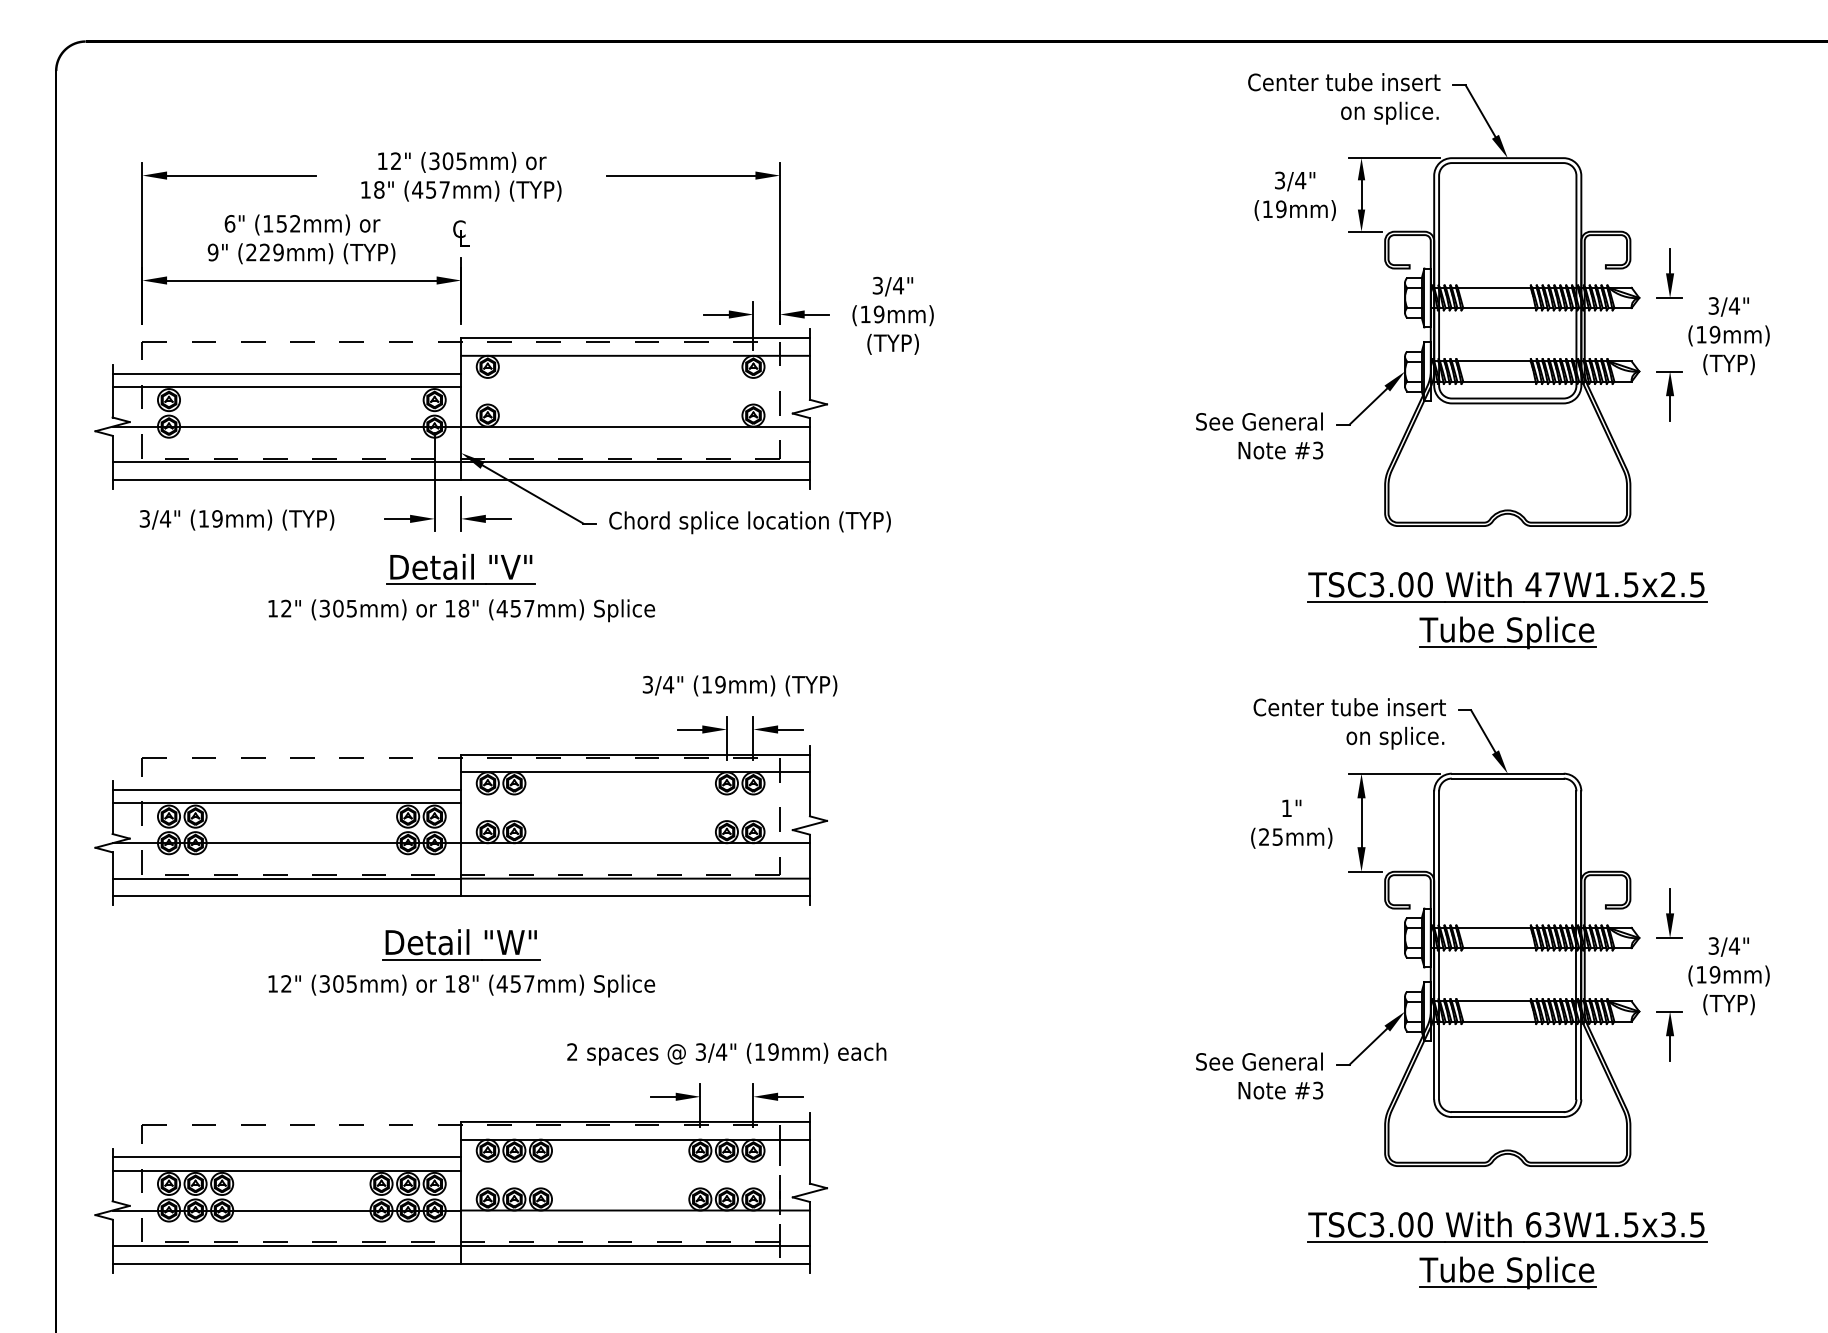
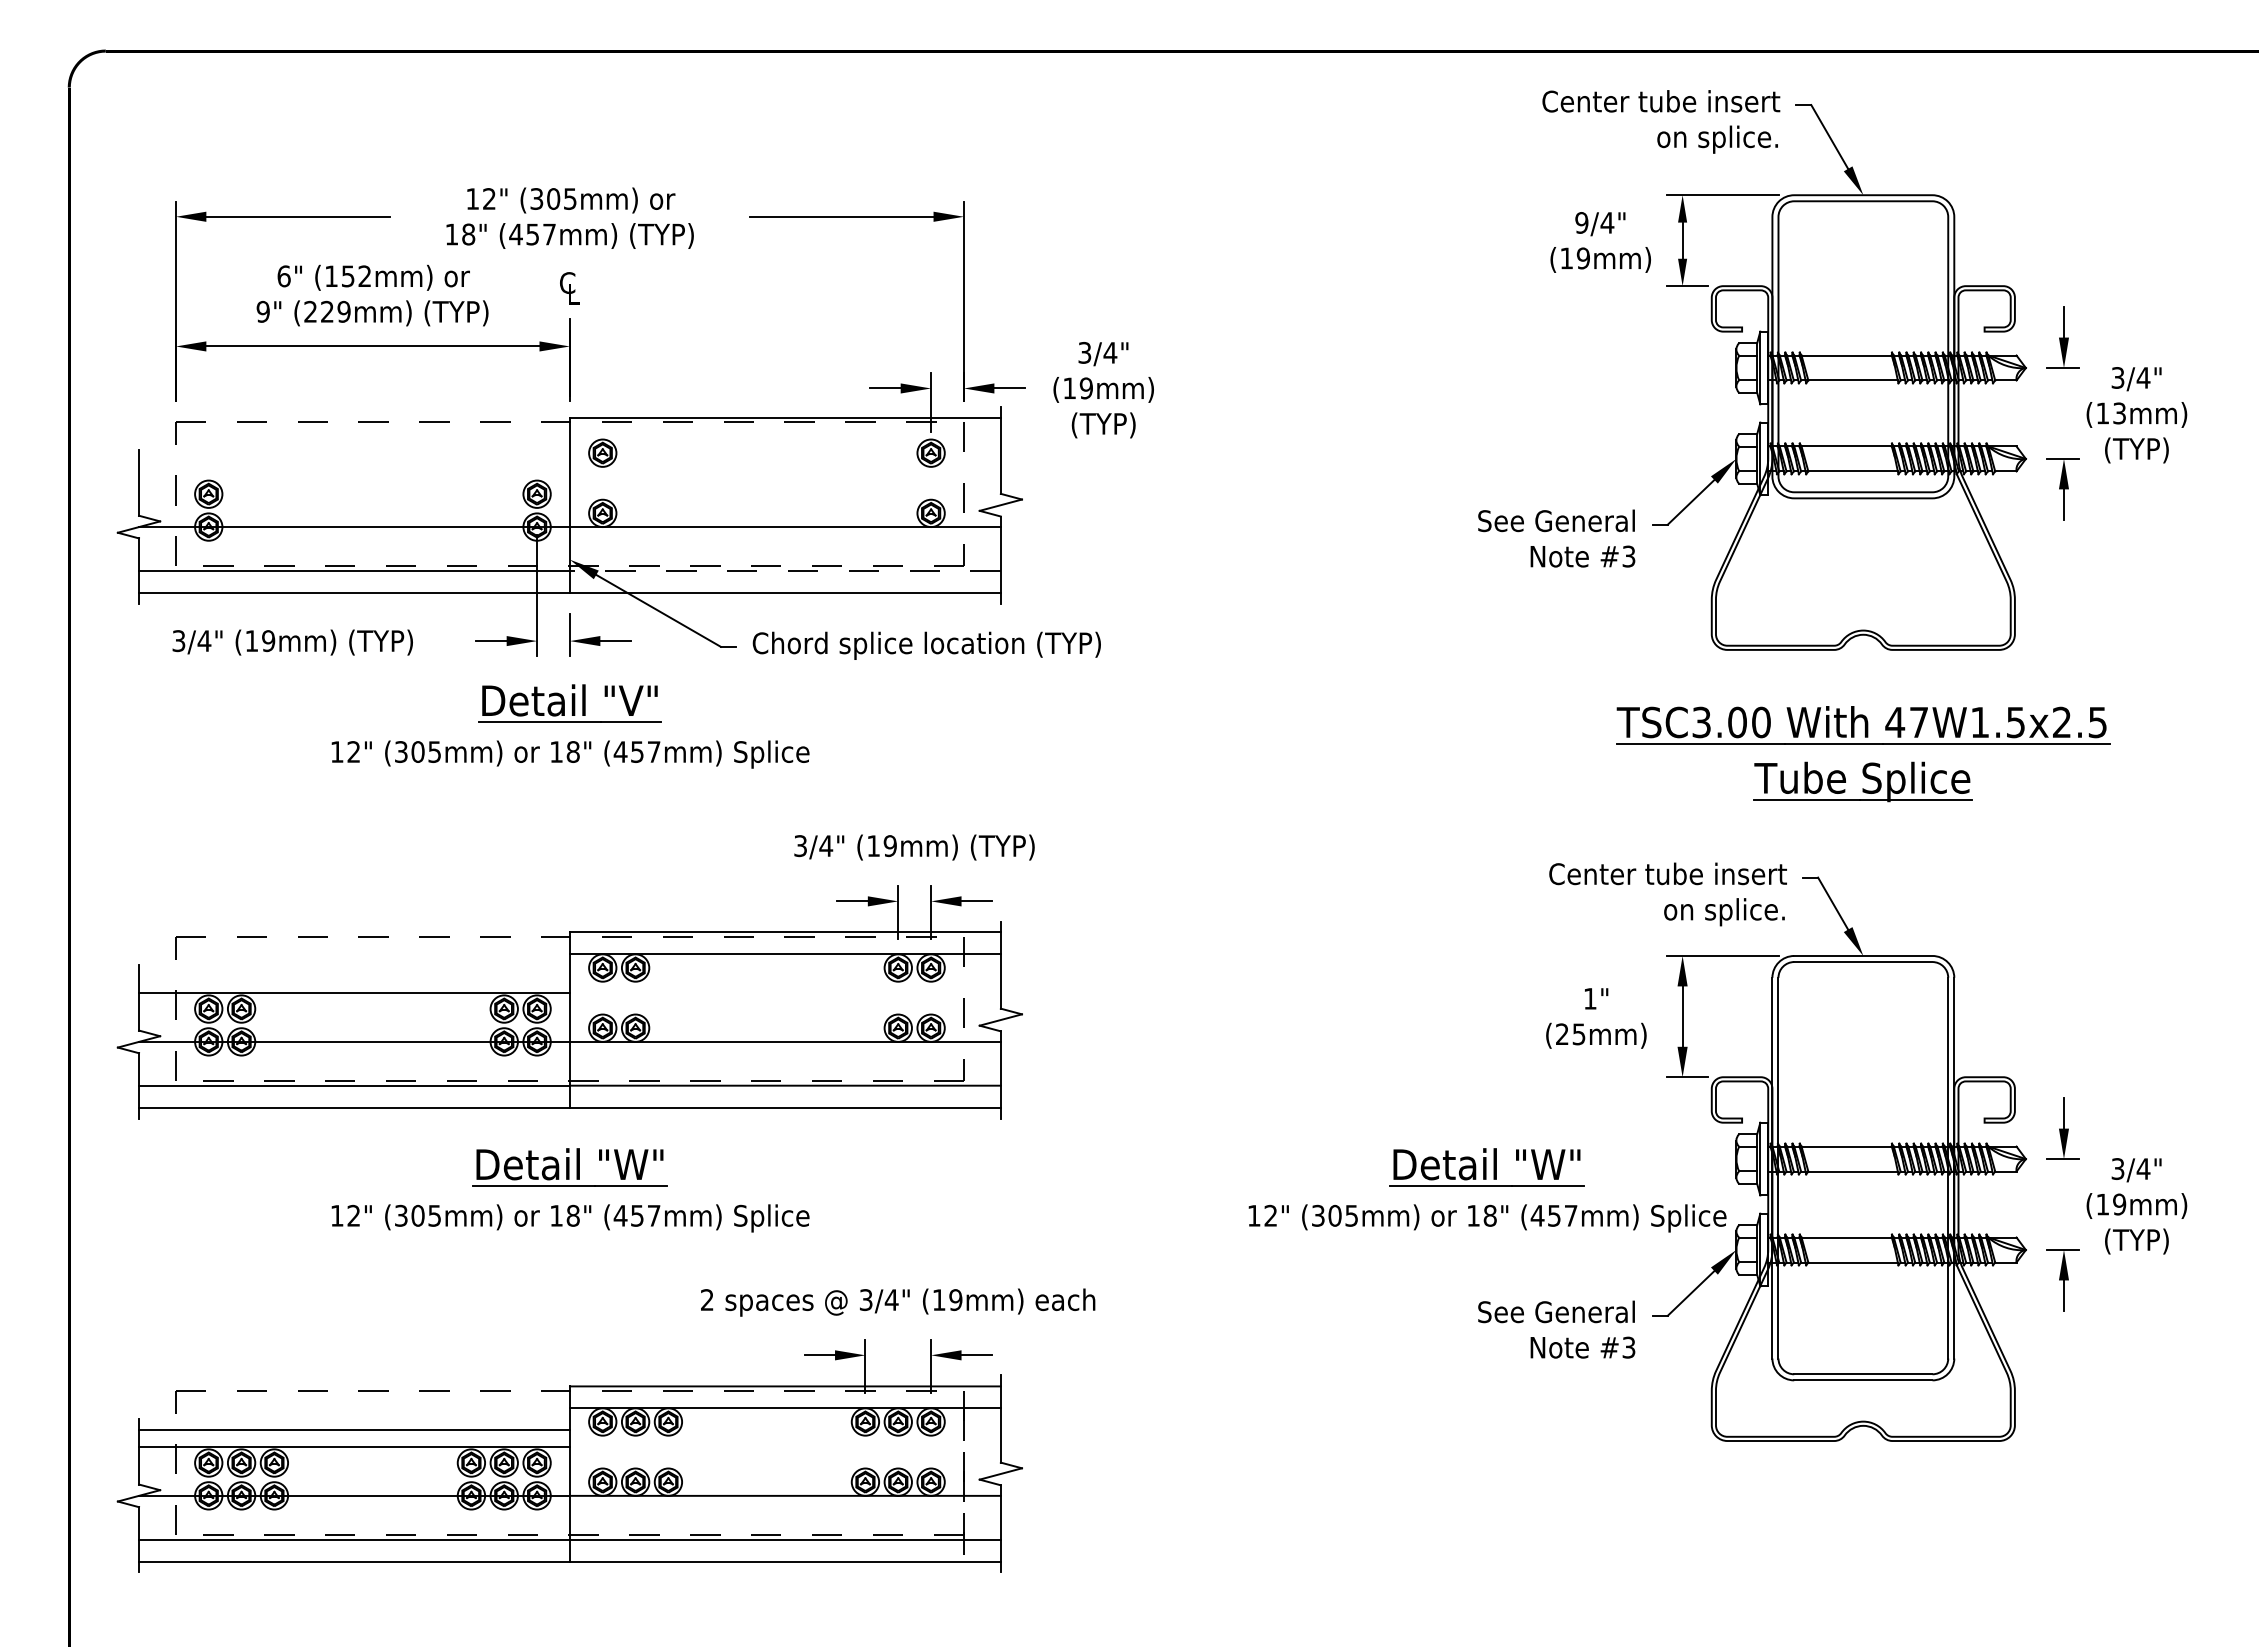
text: (1279, 180) -> (1581, 222), 3/4" -> 9/4"
text: (1715, 334) -> (2119, 413), (19mm) -> (13mm)
line: (634, 355) -> (784, 439), removed
line: (286, 373) -> (354, 461), removed
line: (286, 386) -> (354, 477), removed
line: (634, 461) -> (784, 570), solid -> dashed
line: (286, 790) -> (354, 976), removed
part: (1203, 963) -> (1487, 1190), added
part: (1511, 1257) -> (1867, 1554), removed

